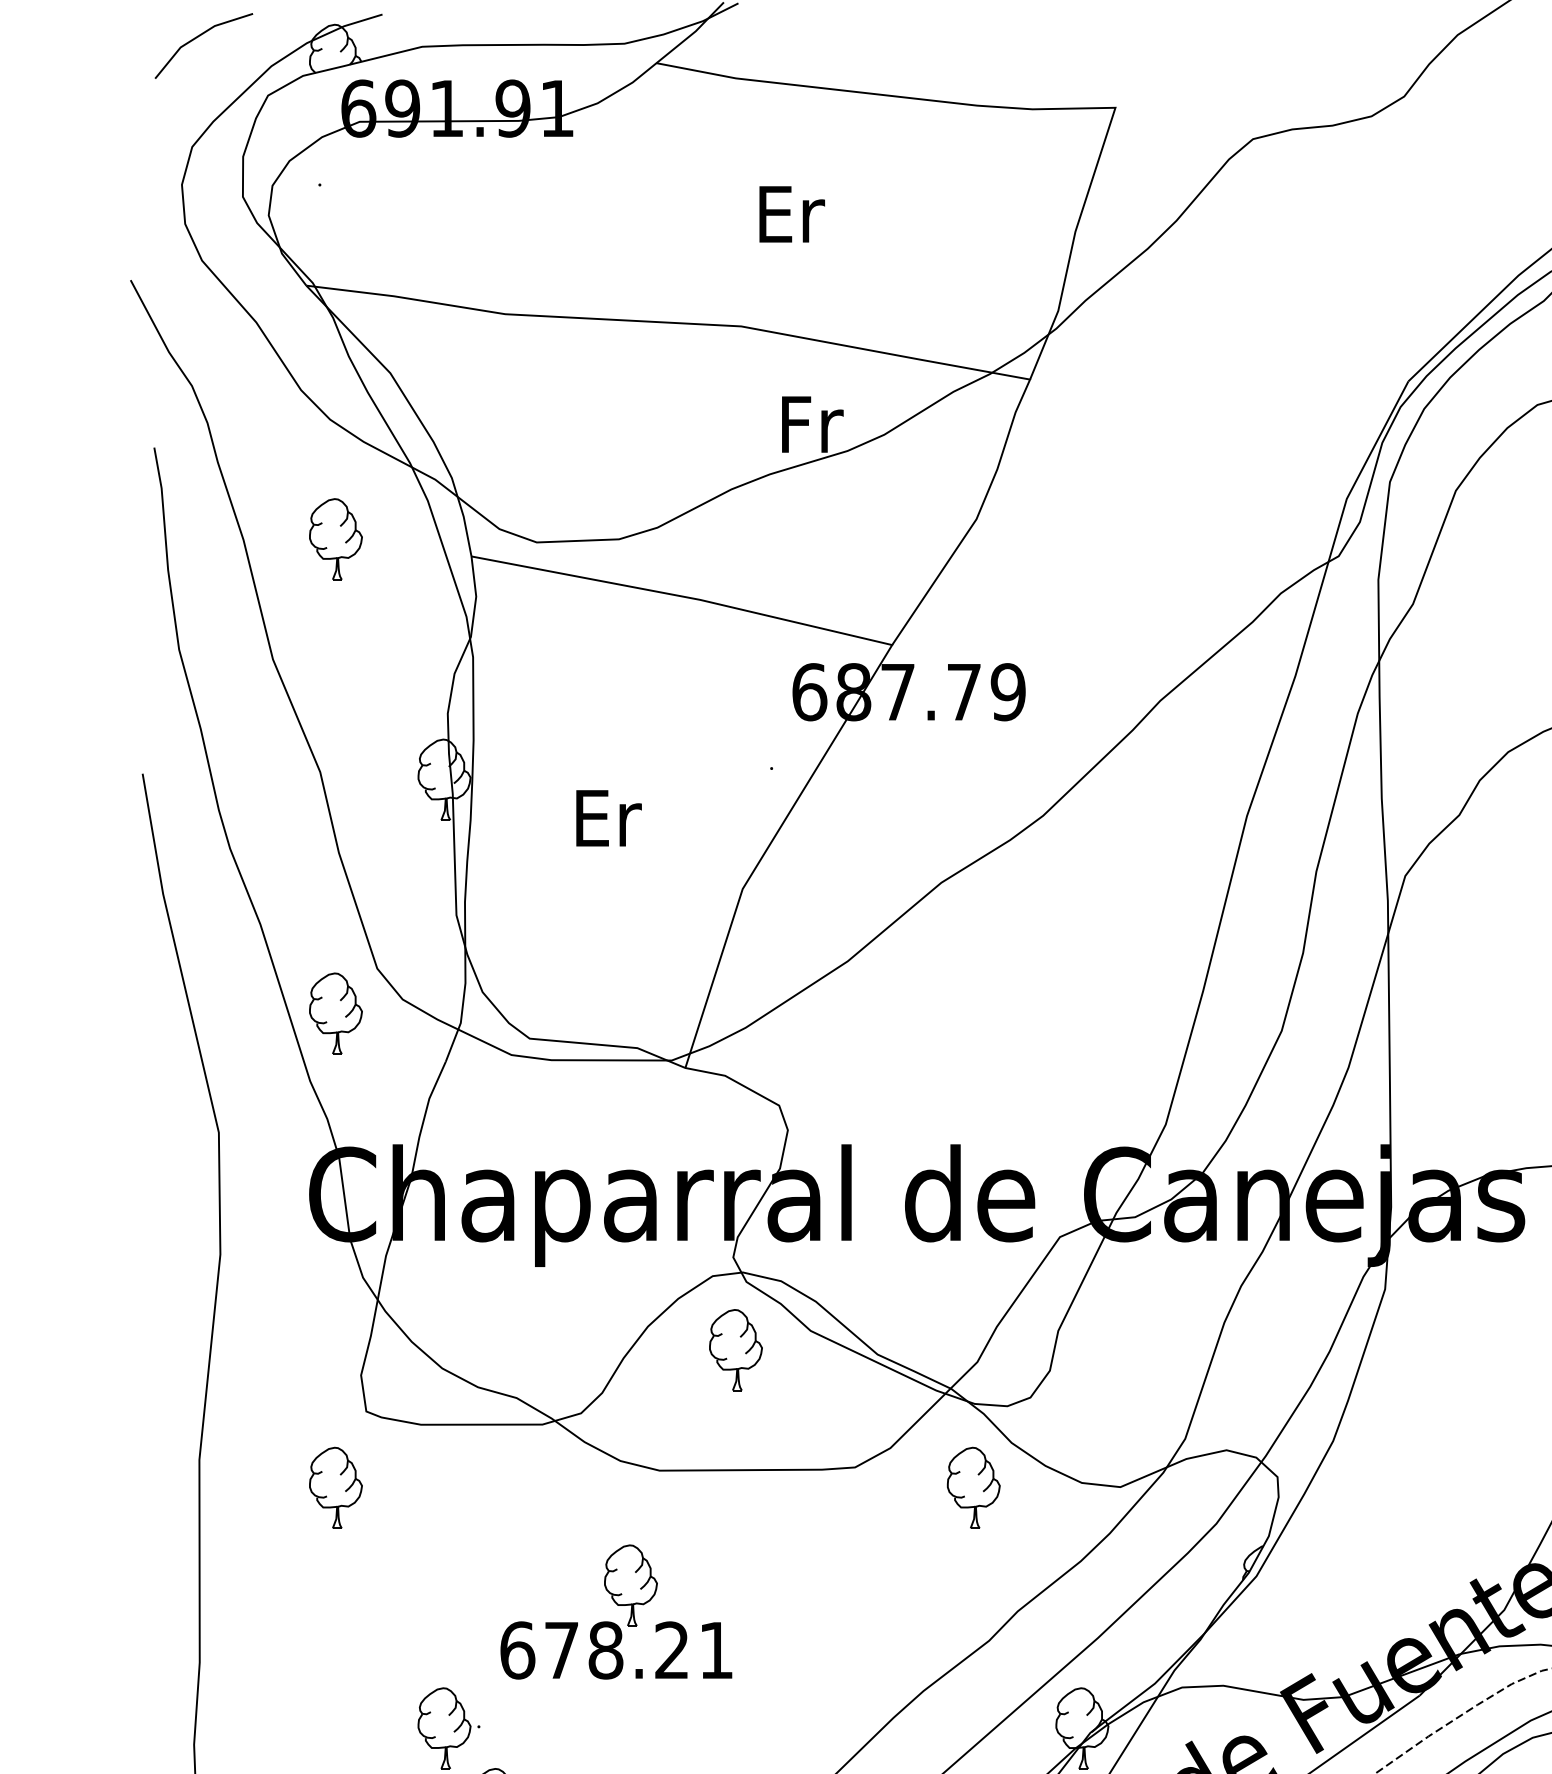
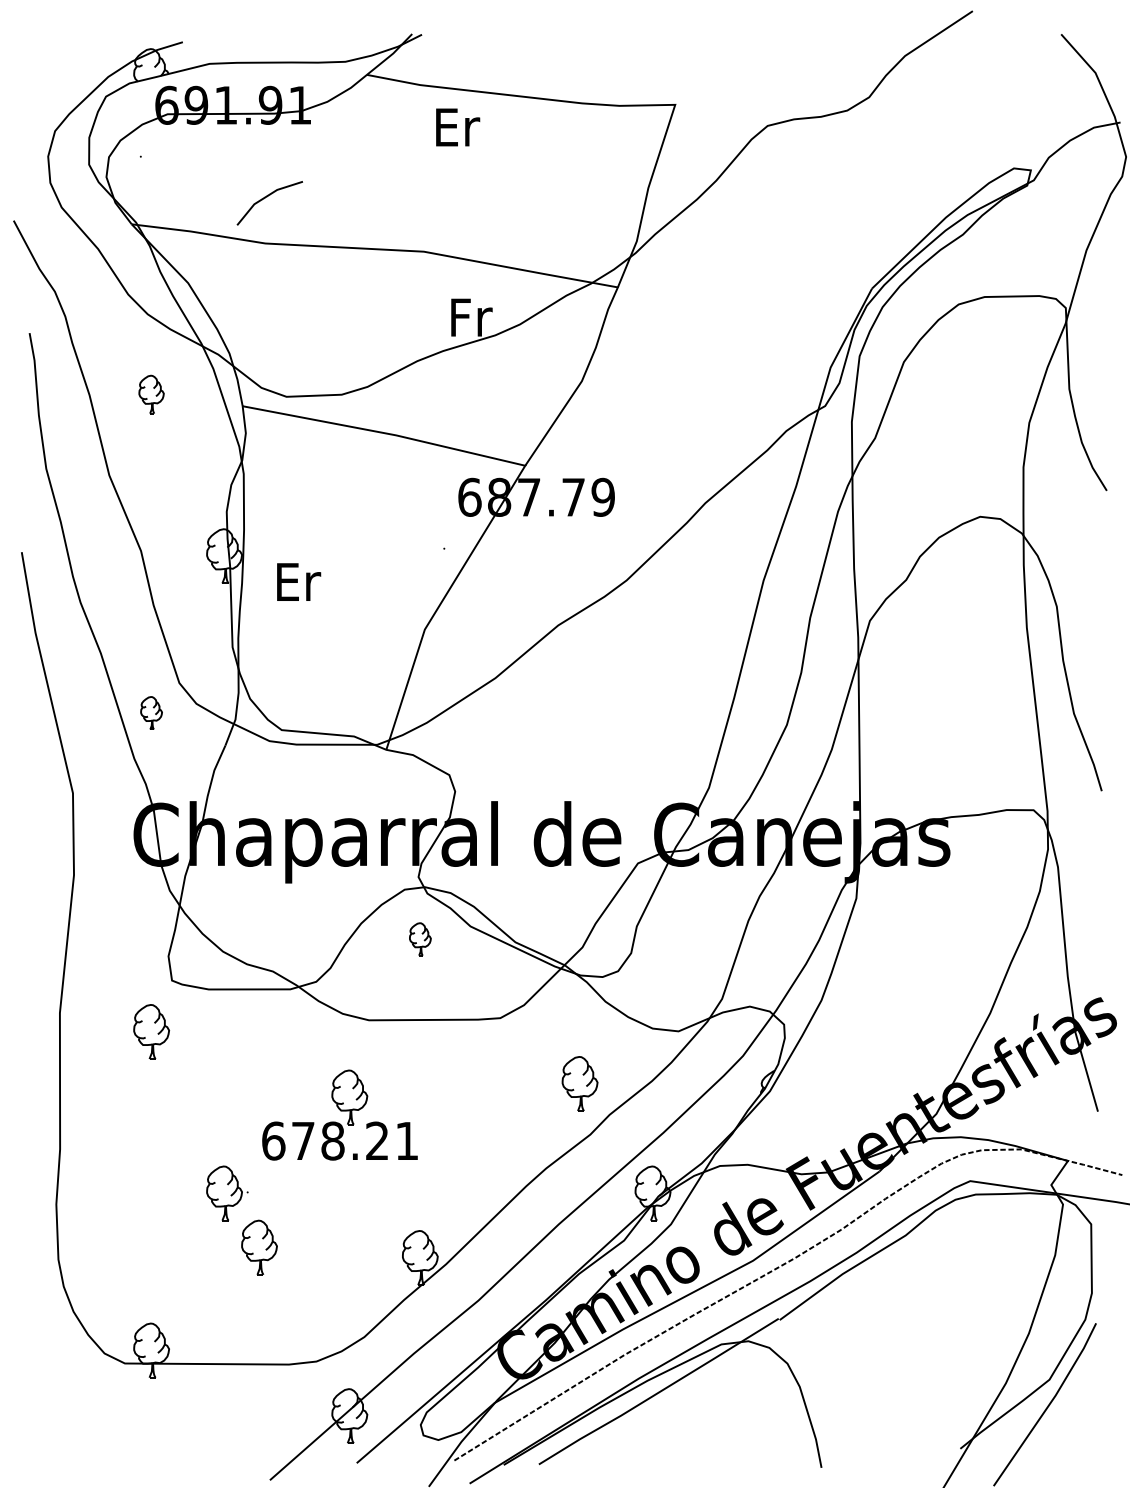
line: (200, 37) -> (267, 197), moved
text: (792, 214) -> (458, 127), moved
part: (335, 539) -> (151, 394), size x0.7
text: (609, 817) -> (299, 581), moved
part: (335, 1012) -> (151, 712), size x0.6
part: (736, 1350) -> (420, 939), size x0.6
part: (972, 1487) -> (579, 1083), moved

